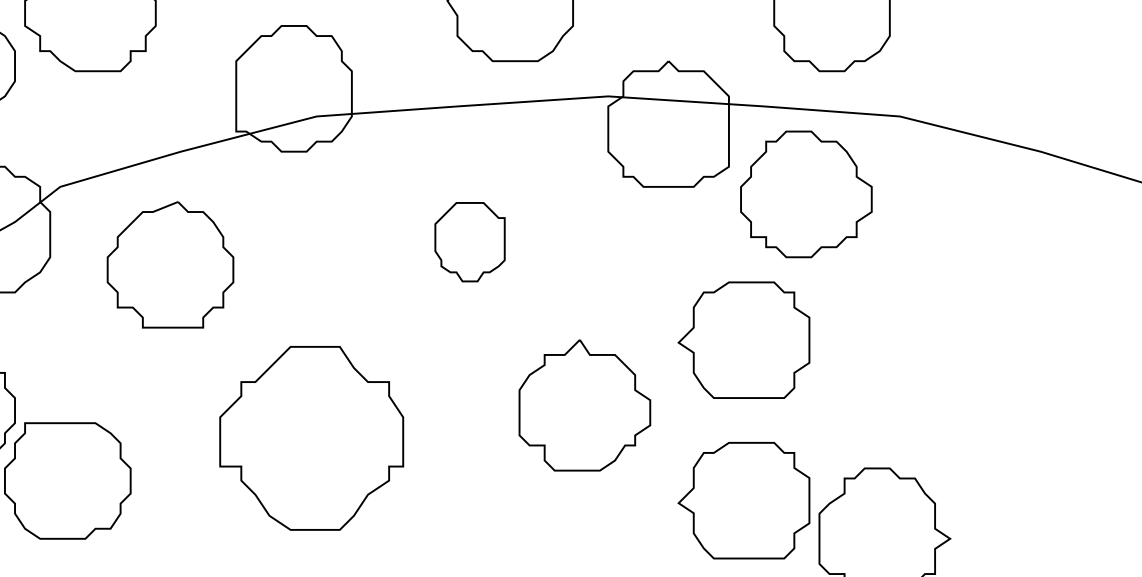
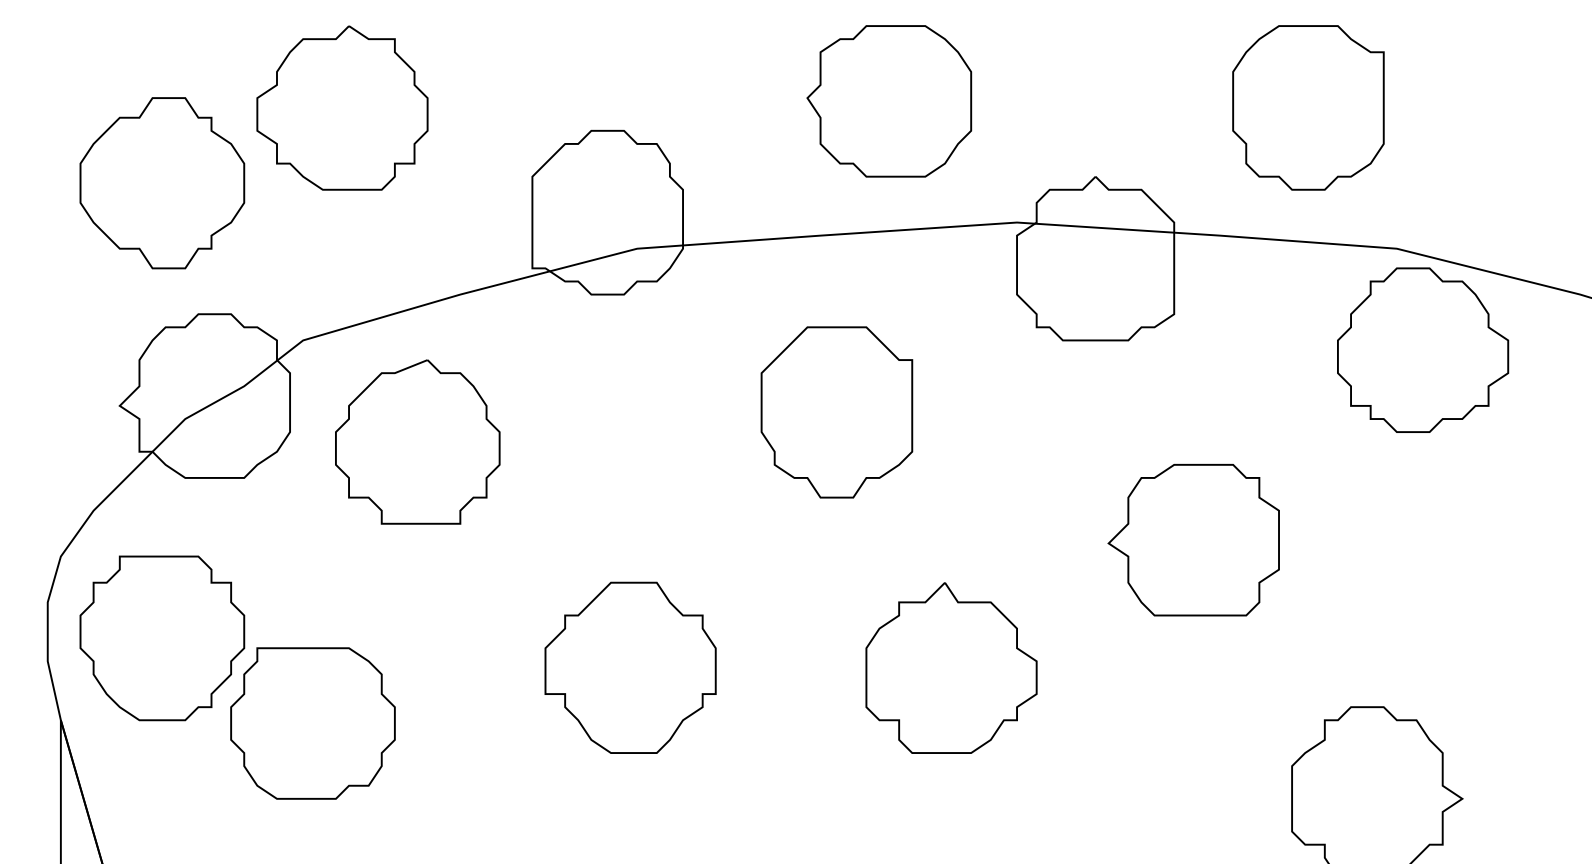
part: (806, 193) -> (1423, 349), moved
part: (469, 242) -> (836, 412), size x1.67
part: (170, 264) -> (417, 441), moved
part: (584, 404) -> (951, 667), moved
part: (311, 437) -> (630, 667), size x0.71
part: (743, 500) -> (1193, 749), removed

